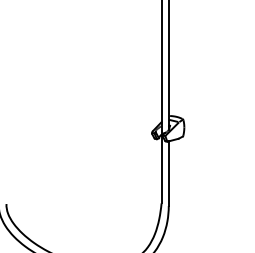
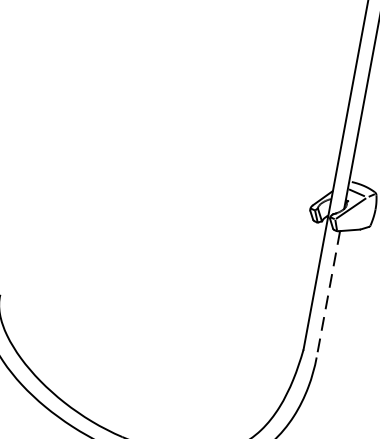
line: (168, 174) -> (327, 295), solid -> dashed

